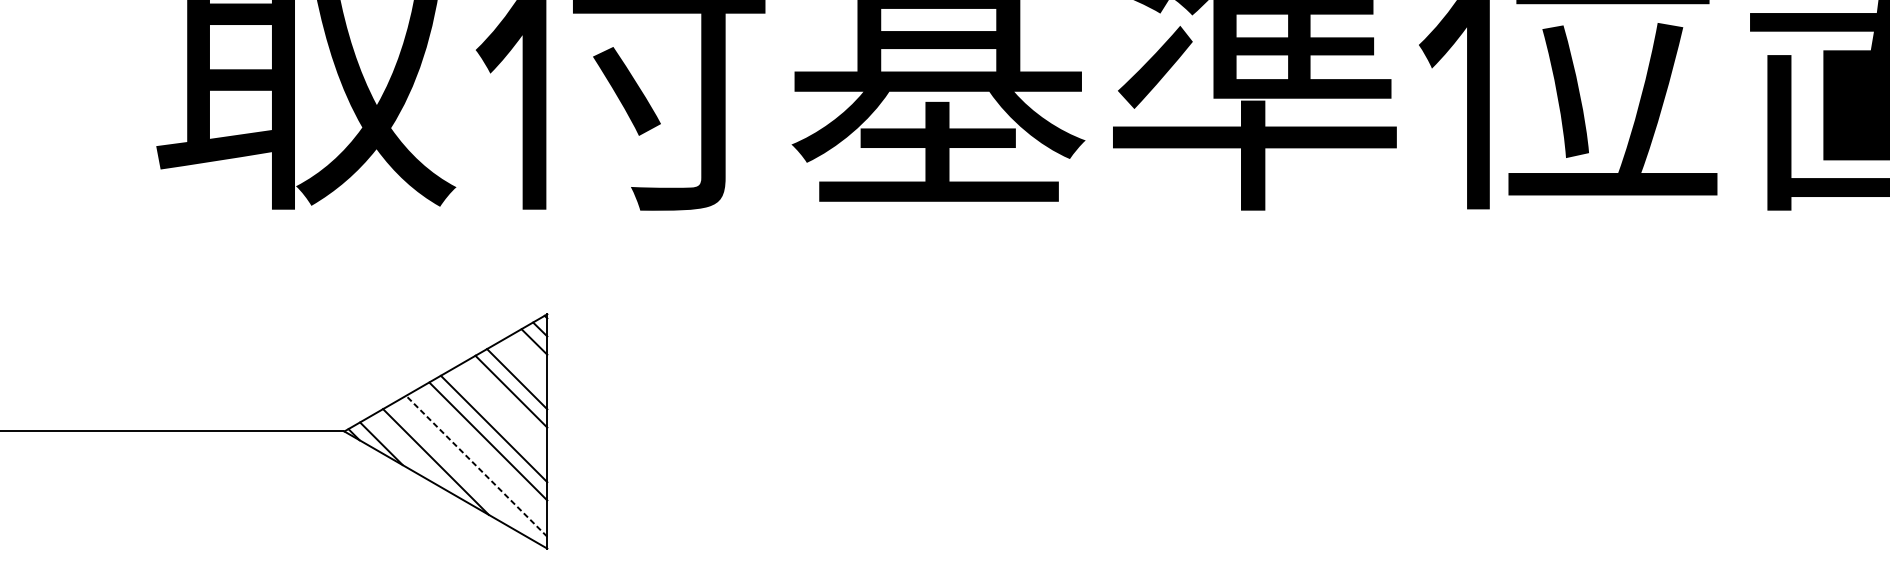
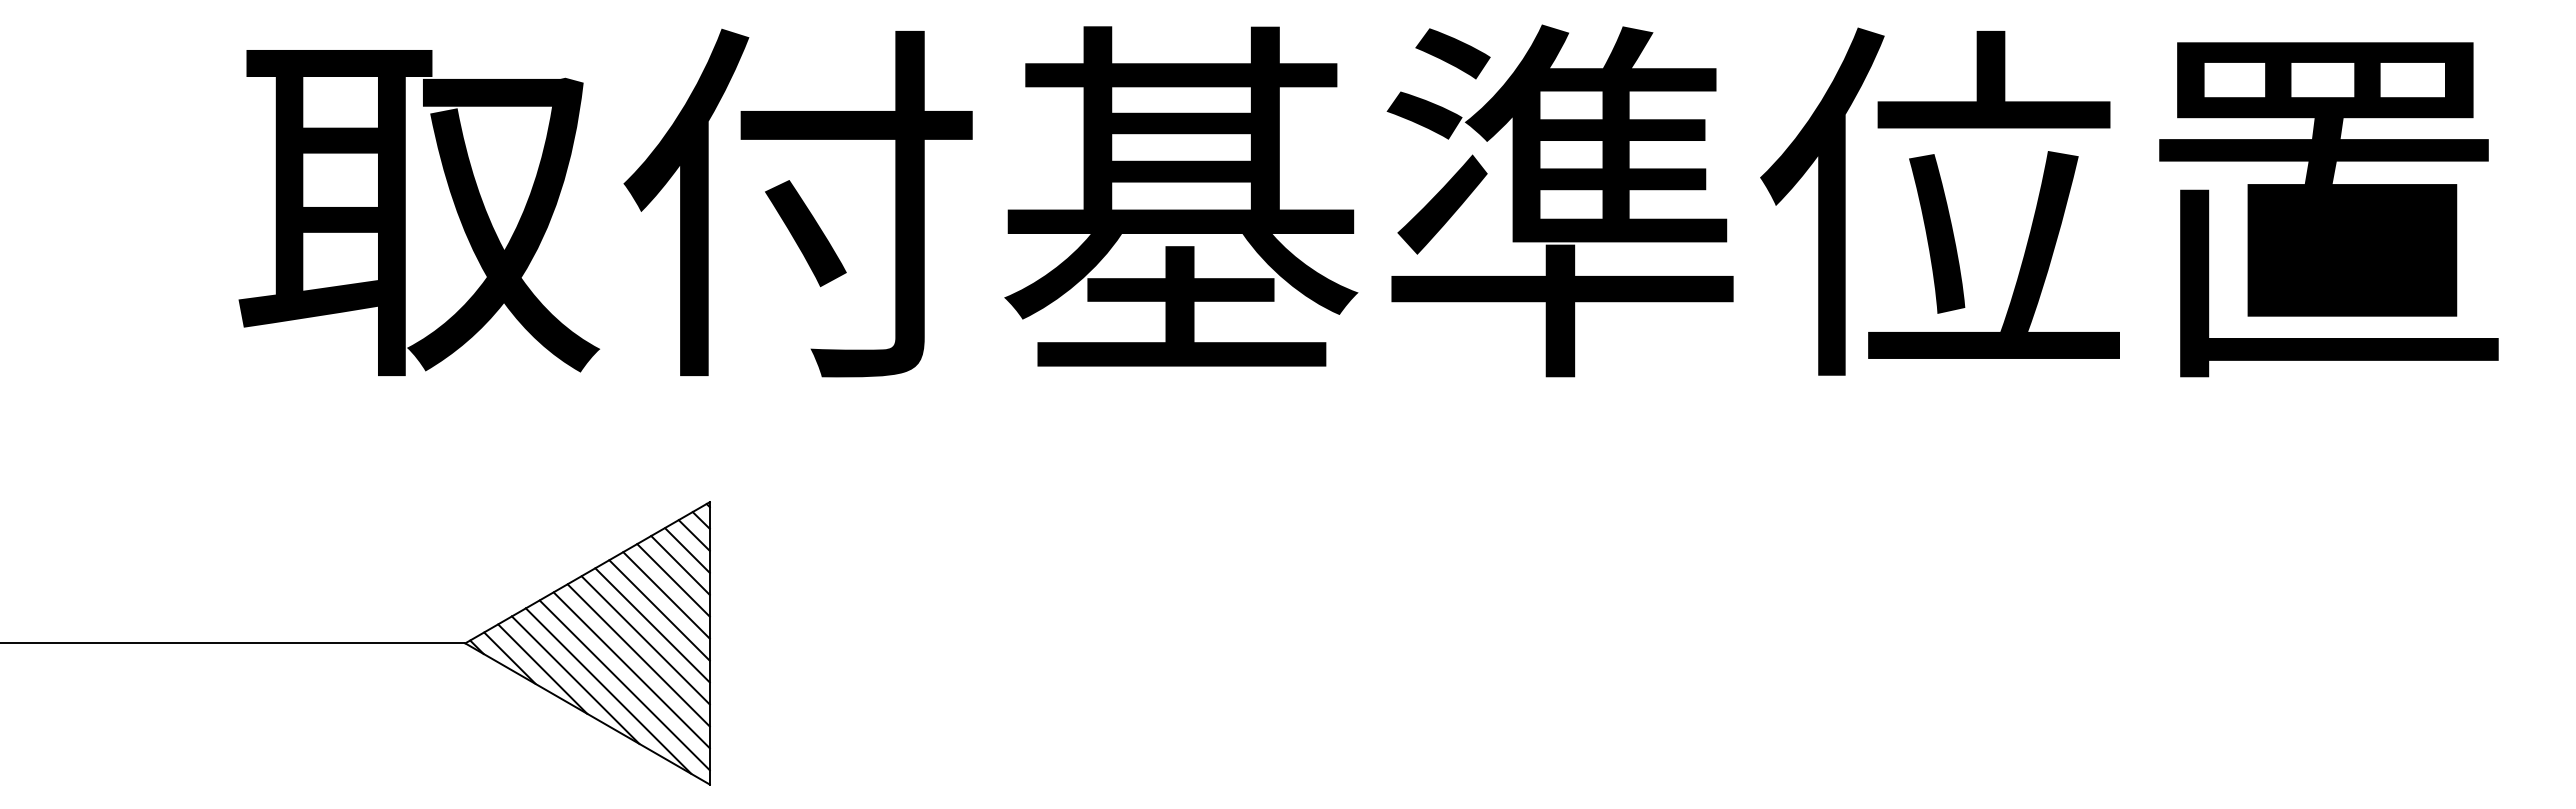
line: (528, 354) -> (687, 550), added
line: (522, 366) -> (680, 565), added
line: (505, 404) -> (659, 610), added
line: (499, 416) -> (652, 625), added
line: (408, 452) -> (542, 668), added
line: (482, 453) -> (631, 670), added
line: (476, 466) -> (624, 685), dashed -> solid
line: (463, 470) -> (608, 690), added

